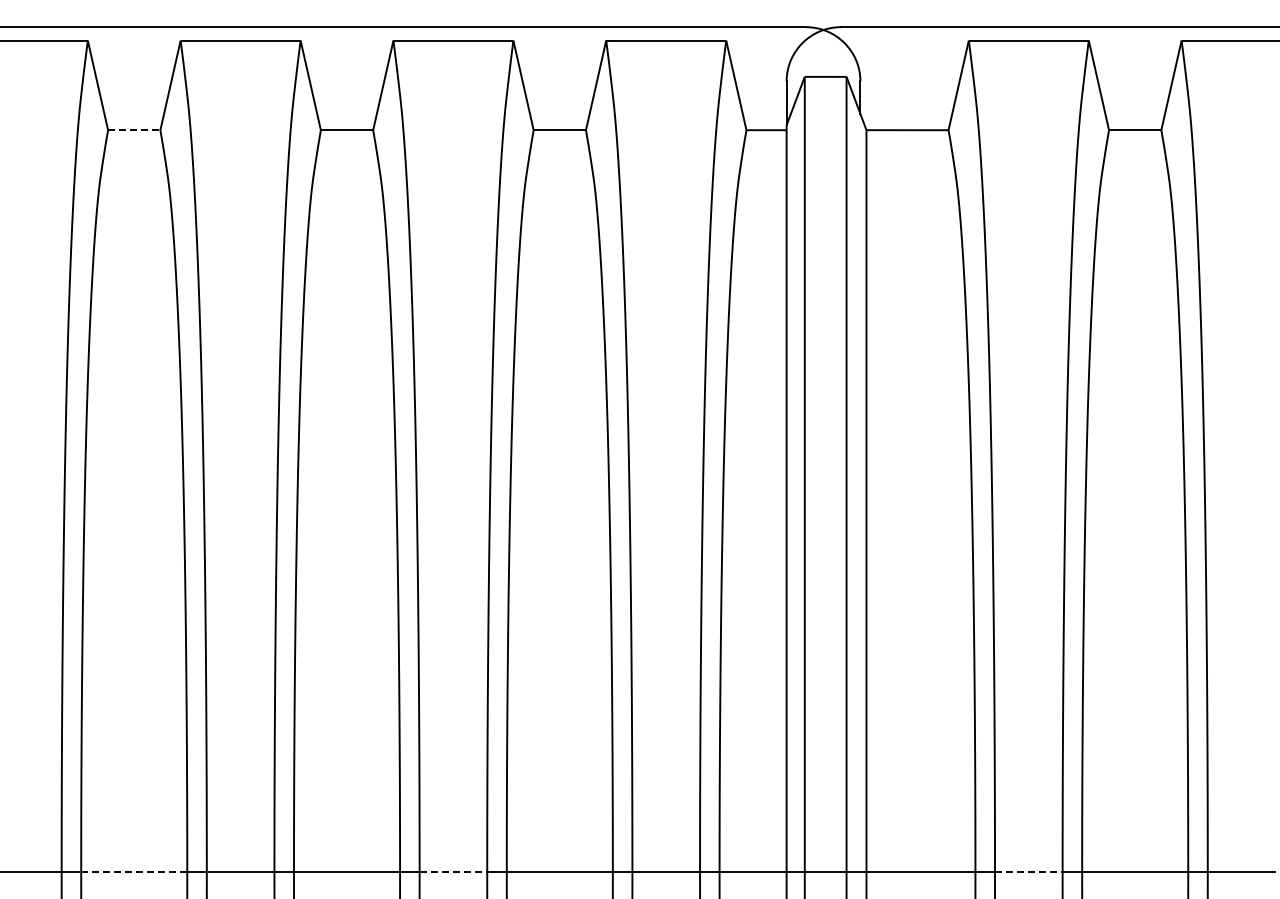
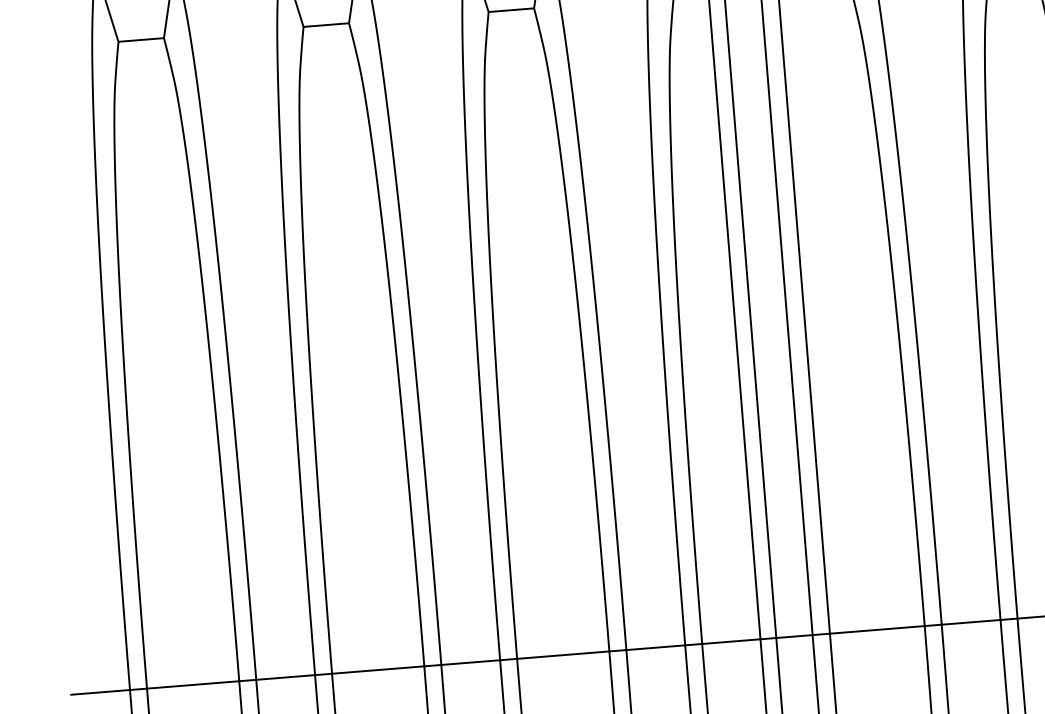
line: (135, 130) -> (142, 40), dashed -> solid
line: (134, 871) -> (193, 684), dashed -> solid
line: (453, 871) -> (470, 662), dashed -> solid
line: (1028, 871) -> (970, 622), dashed -> solid

